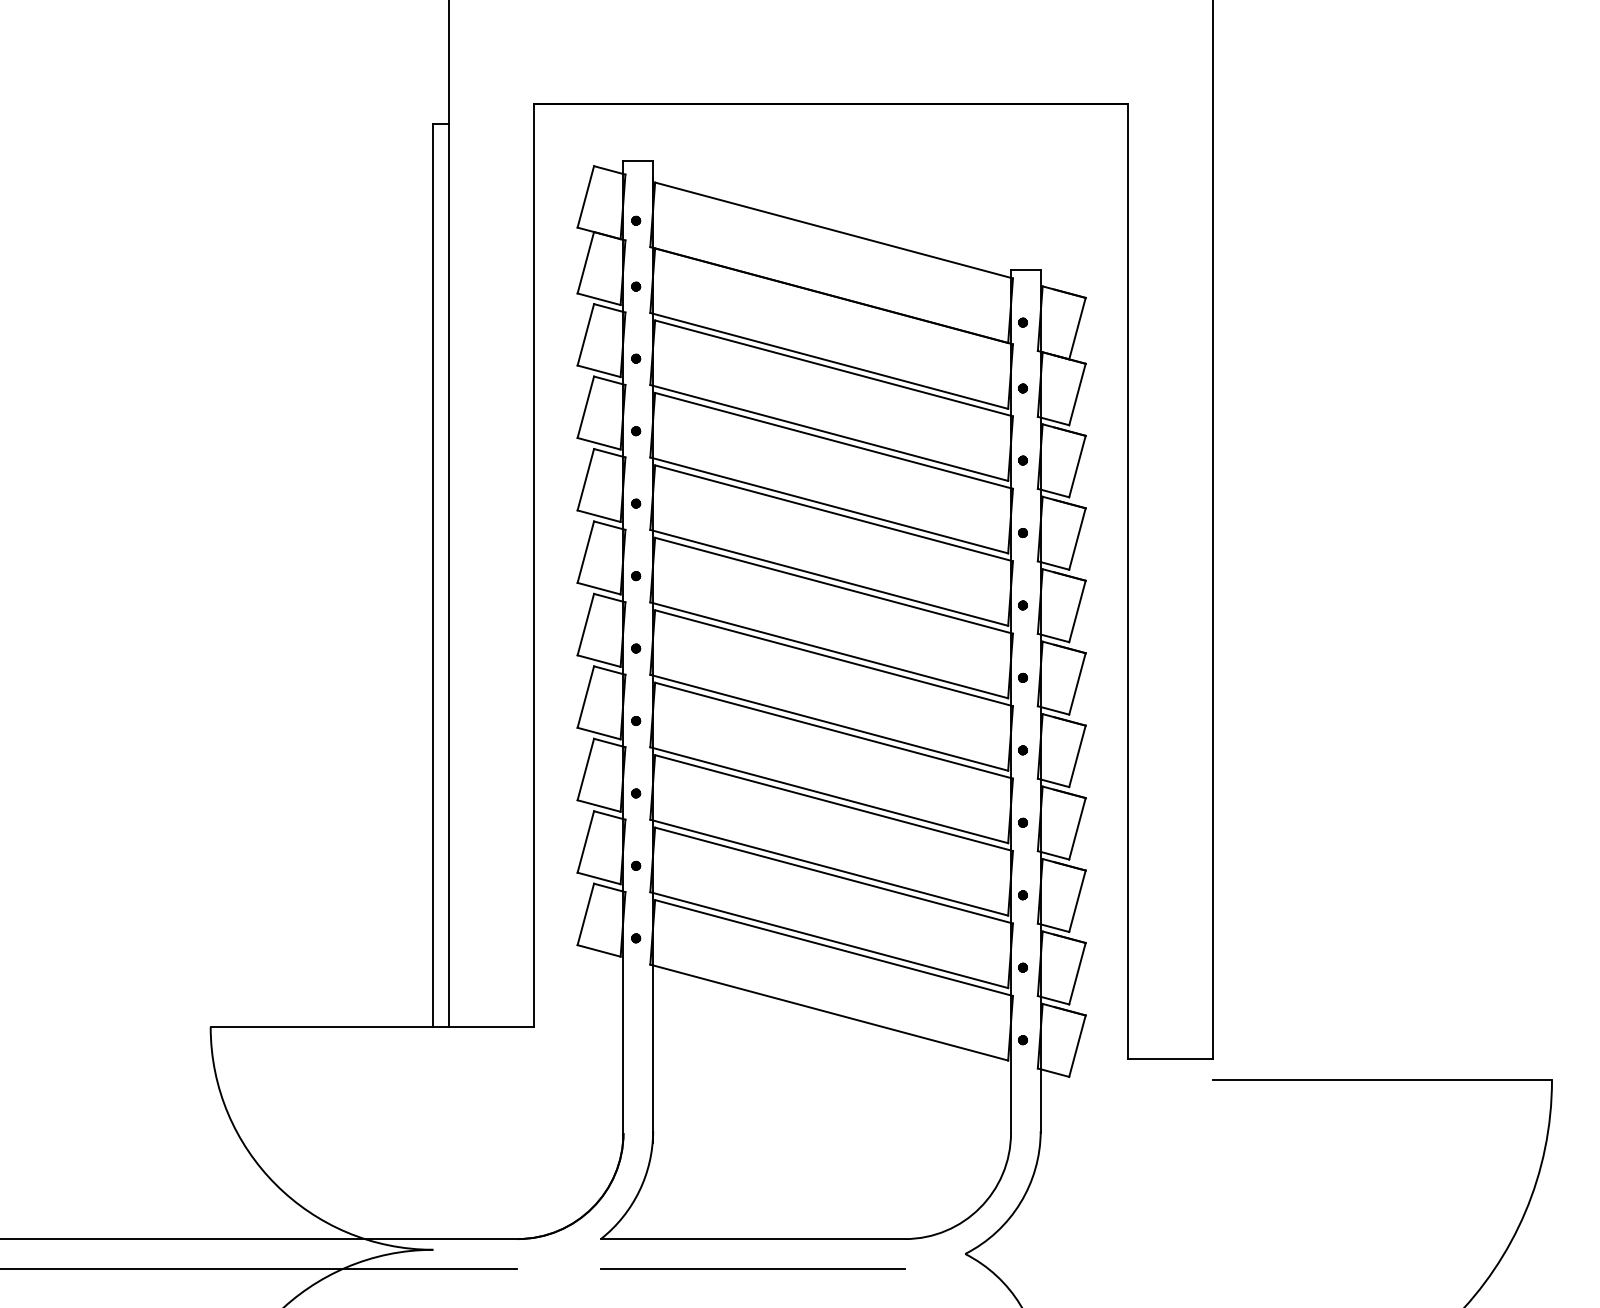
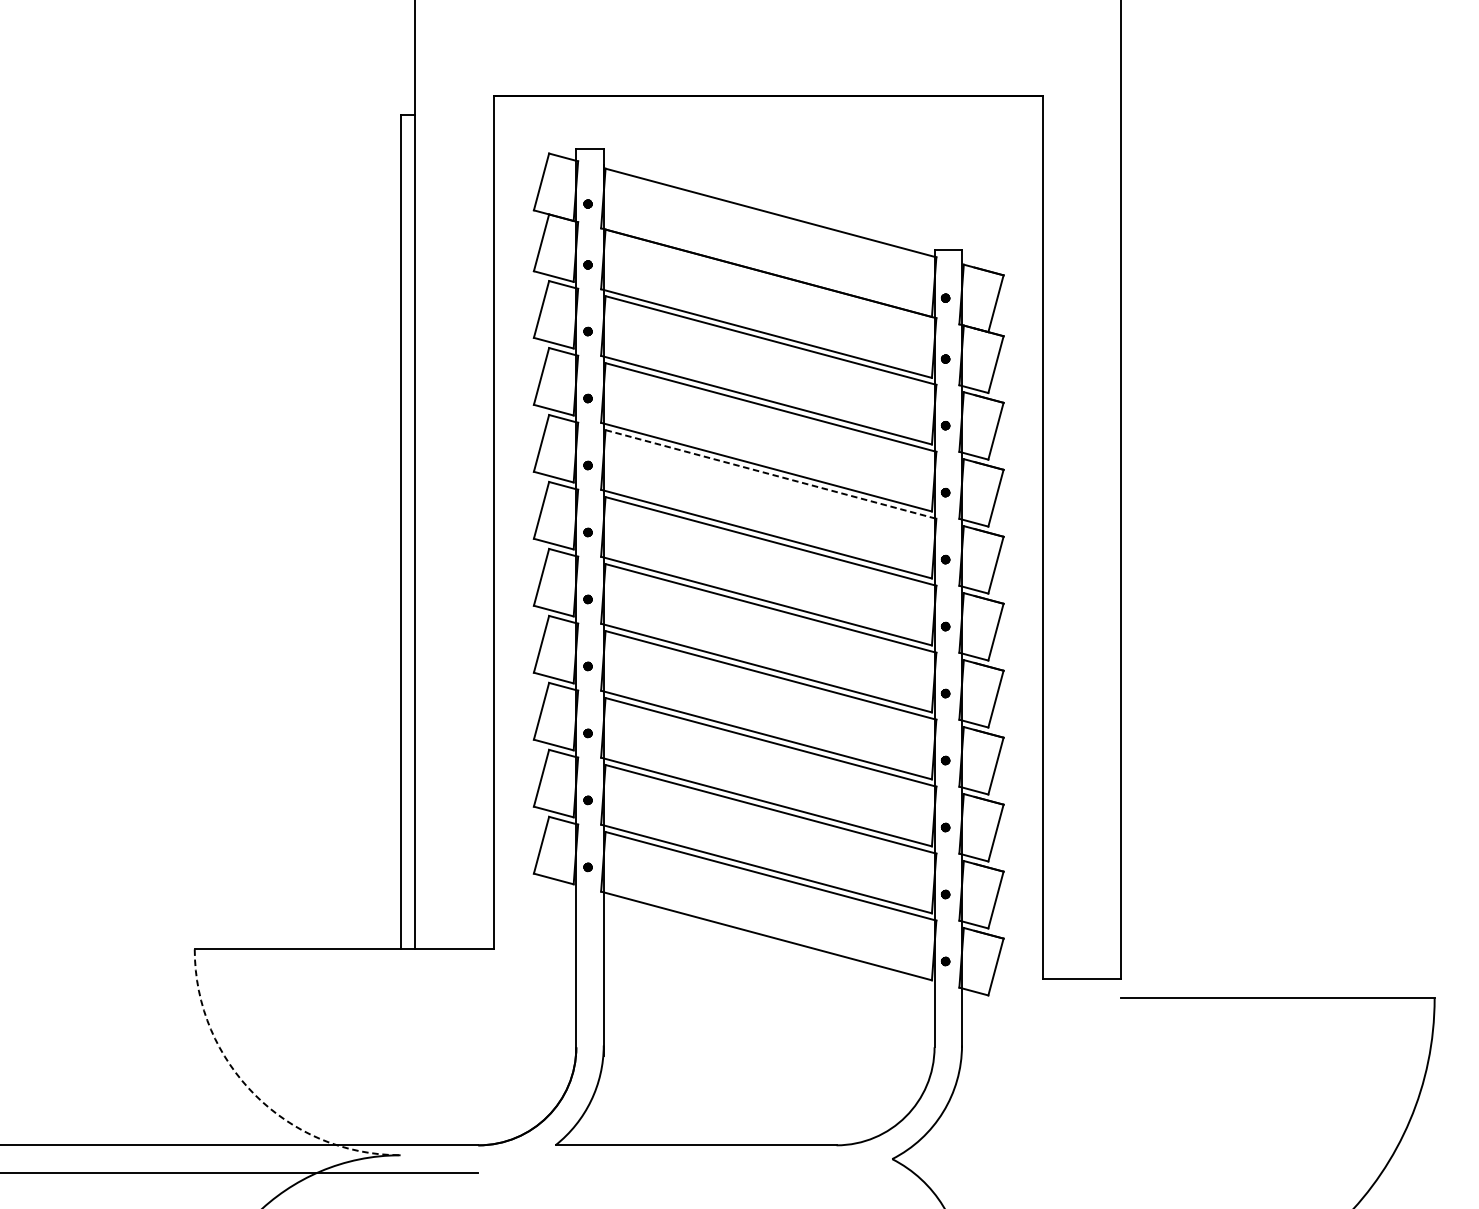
line: (834, 513) -> (771, 474), solid -> dashed
arc: (275, 1184) -> (254, 1094), solid -> dashed
line: (752, 1268) -> (695, 1172), removed

